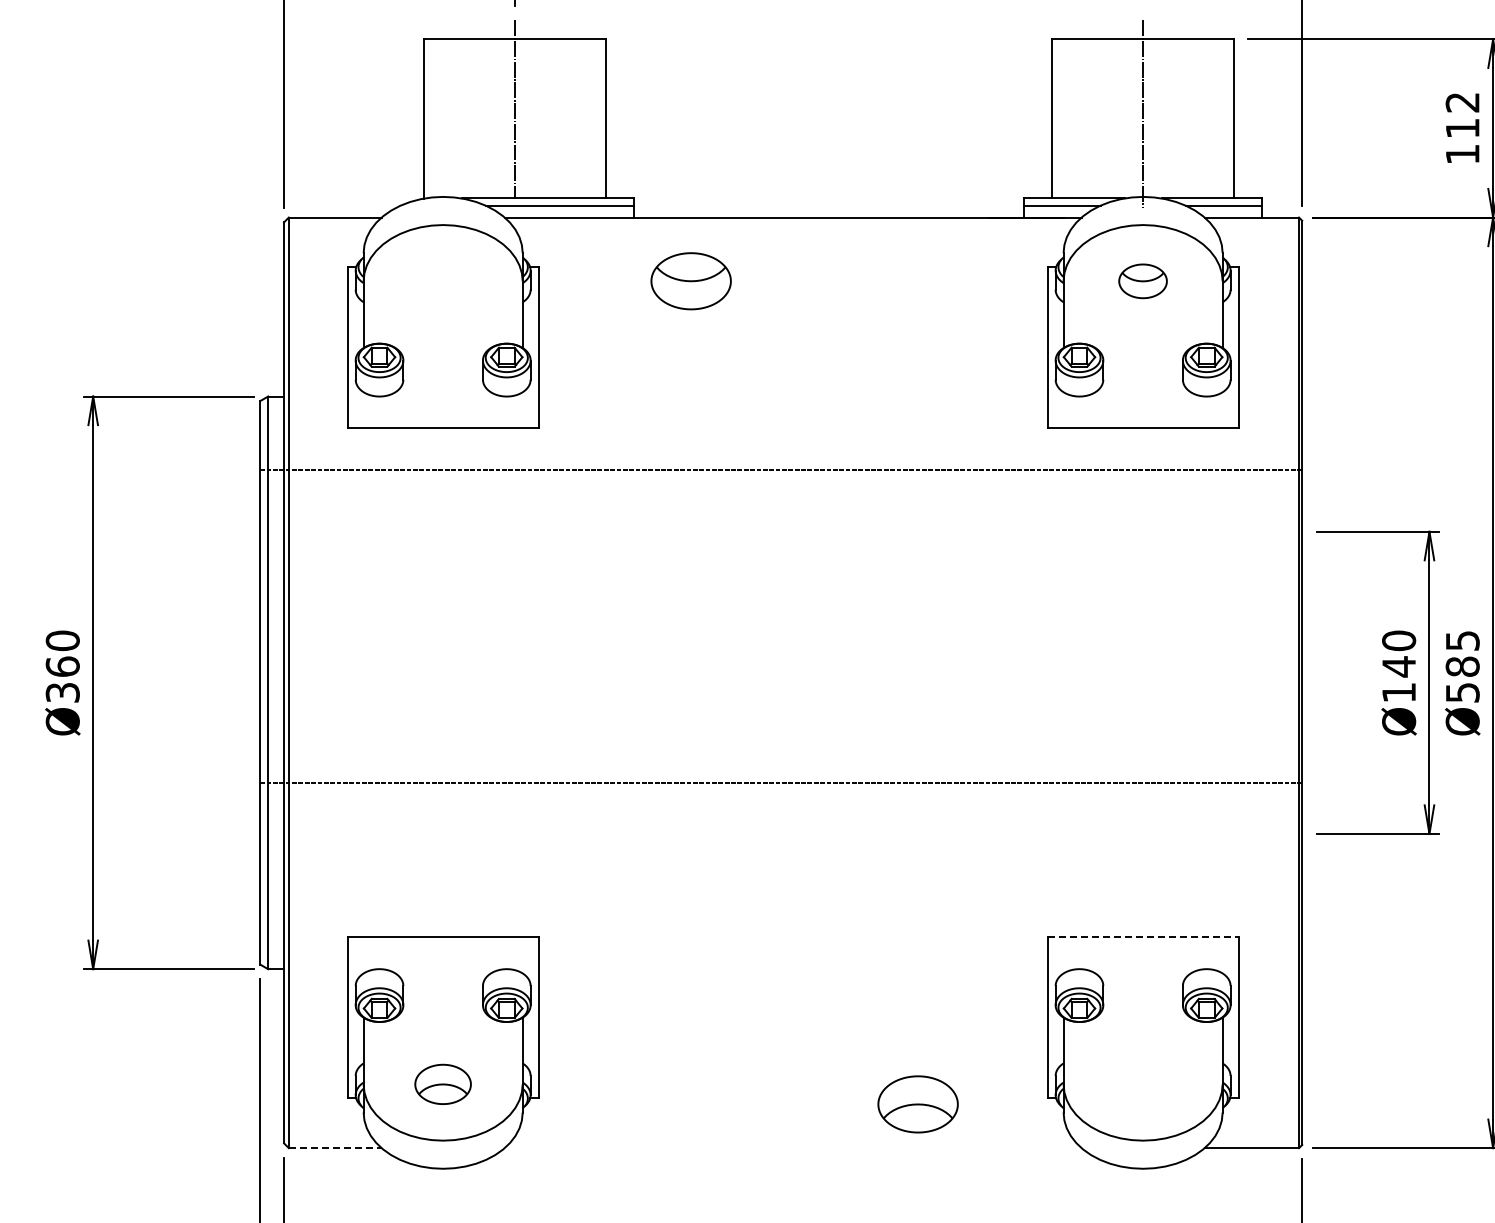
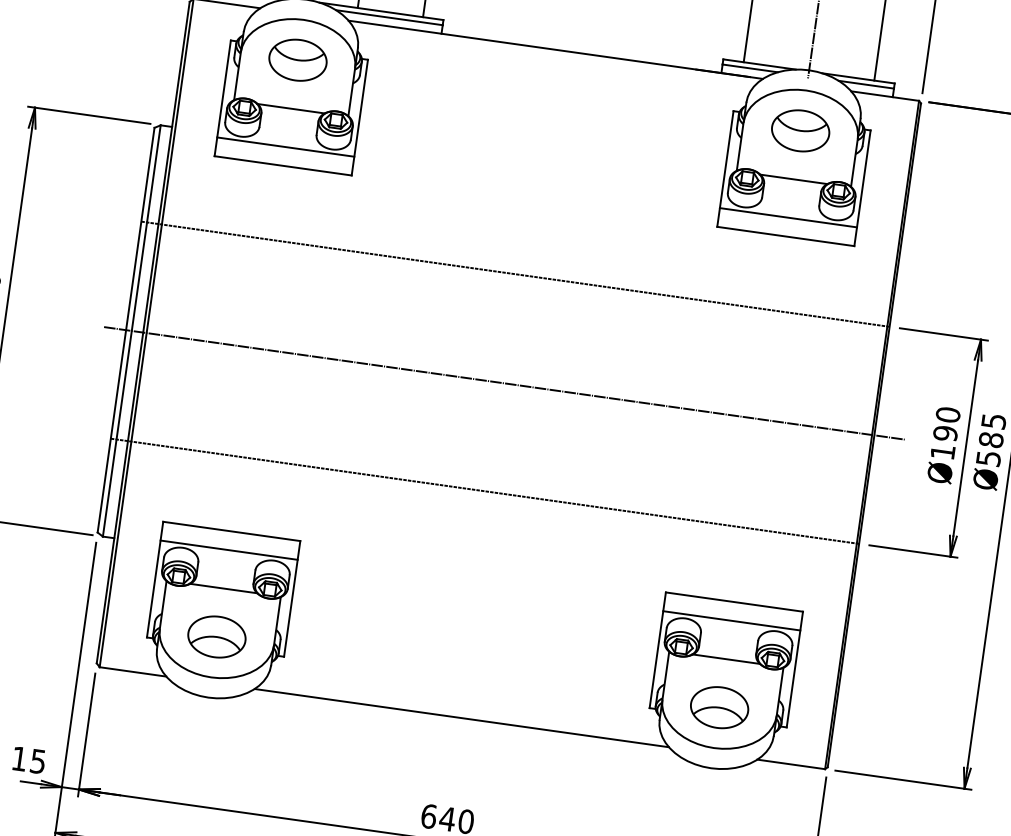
part: (690, 281) -> (297, 60), moved
part: (1142, 281) -> (800, 130), size x1.67
line: (442, 348) -> (290, 108), added
line: (1142, 348) -> (793, 179), added
line: (442, 402) -> (285, 147), added
line: (1142, 402) -> (787, 217), added
line: (781, 469) -> (515, 274), moved
text: (1399, 666) -> (945, 433), Ø140 -> Ø190
line: (786, 682) -> (504, 383), added
line: (781, 782) -> (485, 490), moved
line: (1143, 937) -> (734, 602), dashed -> solid
line: (442, 963) -> (228, 550), added
line: (1142, 963) -> (731, 620), added
line: (442, 1016) -> (223, 588), added
line: (1142, 1016) -> (726, 658), added
part: (442, 1084) -> (216, 637), size x1.43
part: (917, 1104) -> (719, 707), moved
line: (335, 1148) -> (133, 672), dashed -> solid
line: (792, 1148) -> (461, 718), added

